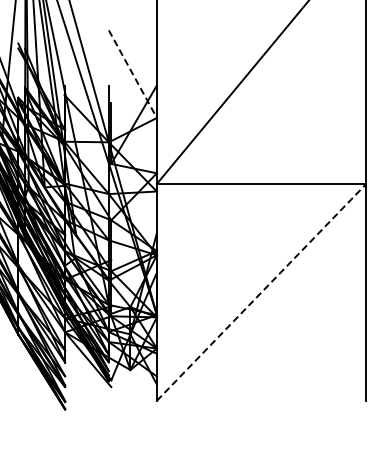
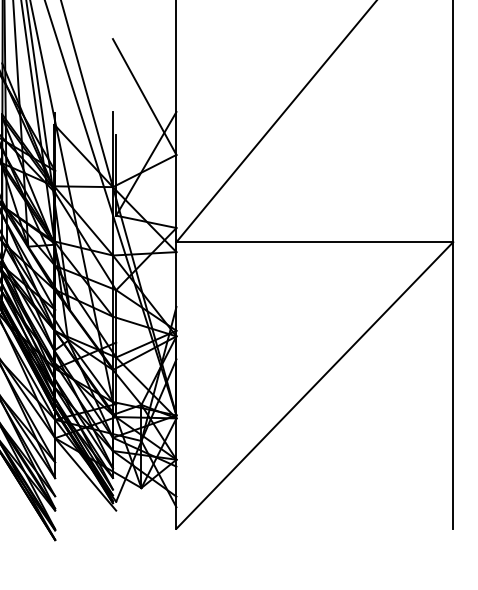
line: (132, 74) -> (144, 97), dashed -> solid
line: (261, 292) -> (314, 385), dashed -> solid

